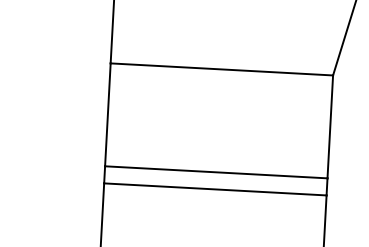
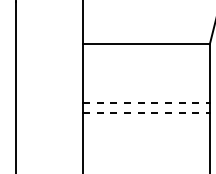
line: (216, 171) -> (146, 102), solid -> dashed
line: (215, 189) -> (146, 112), solid -> dashed

